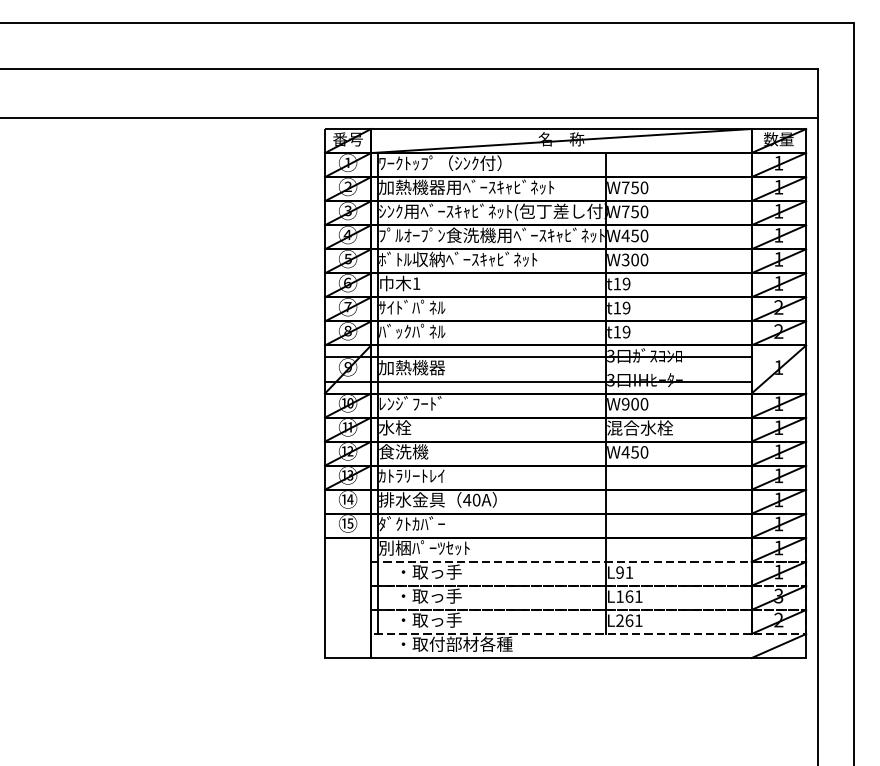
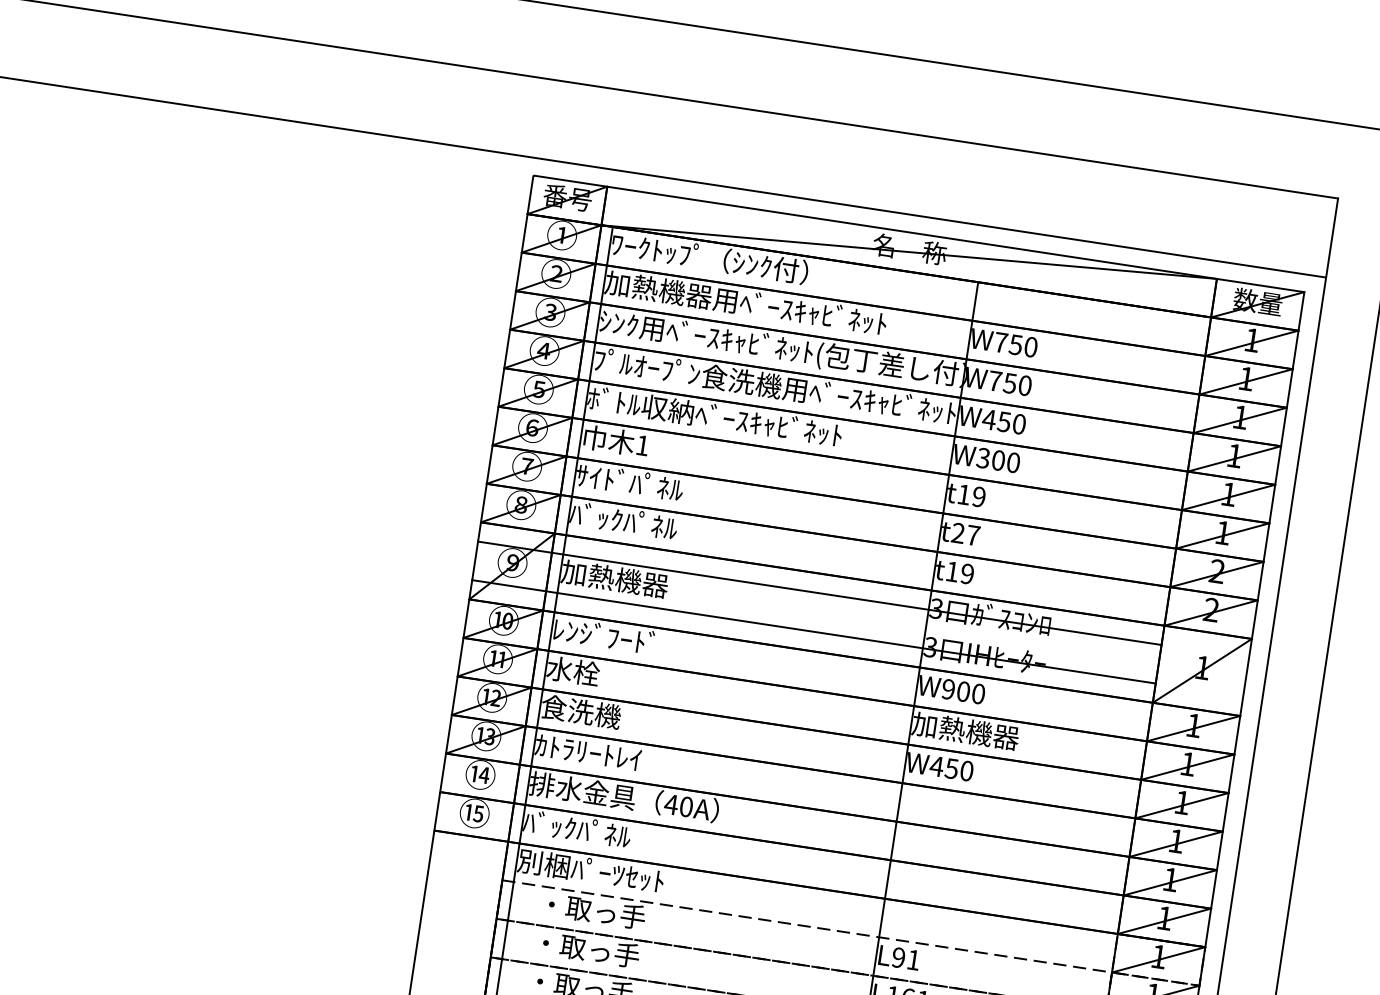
text: (621, 307) -> (965, 533), t19 -> t27
text: (640, 427) -> (966, 730), 混合水栓 -> 加熱機器
text: (412, 523) -> (578, 828), ﾀﾞｸﾄｶﾊﾞｰ -> ﾊﾞｯｸﾊﾟﾈﾙ

